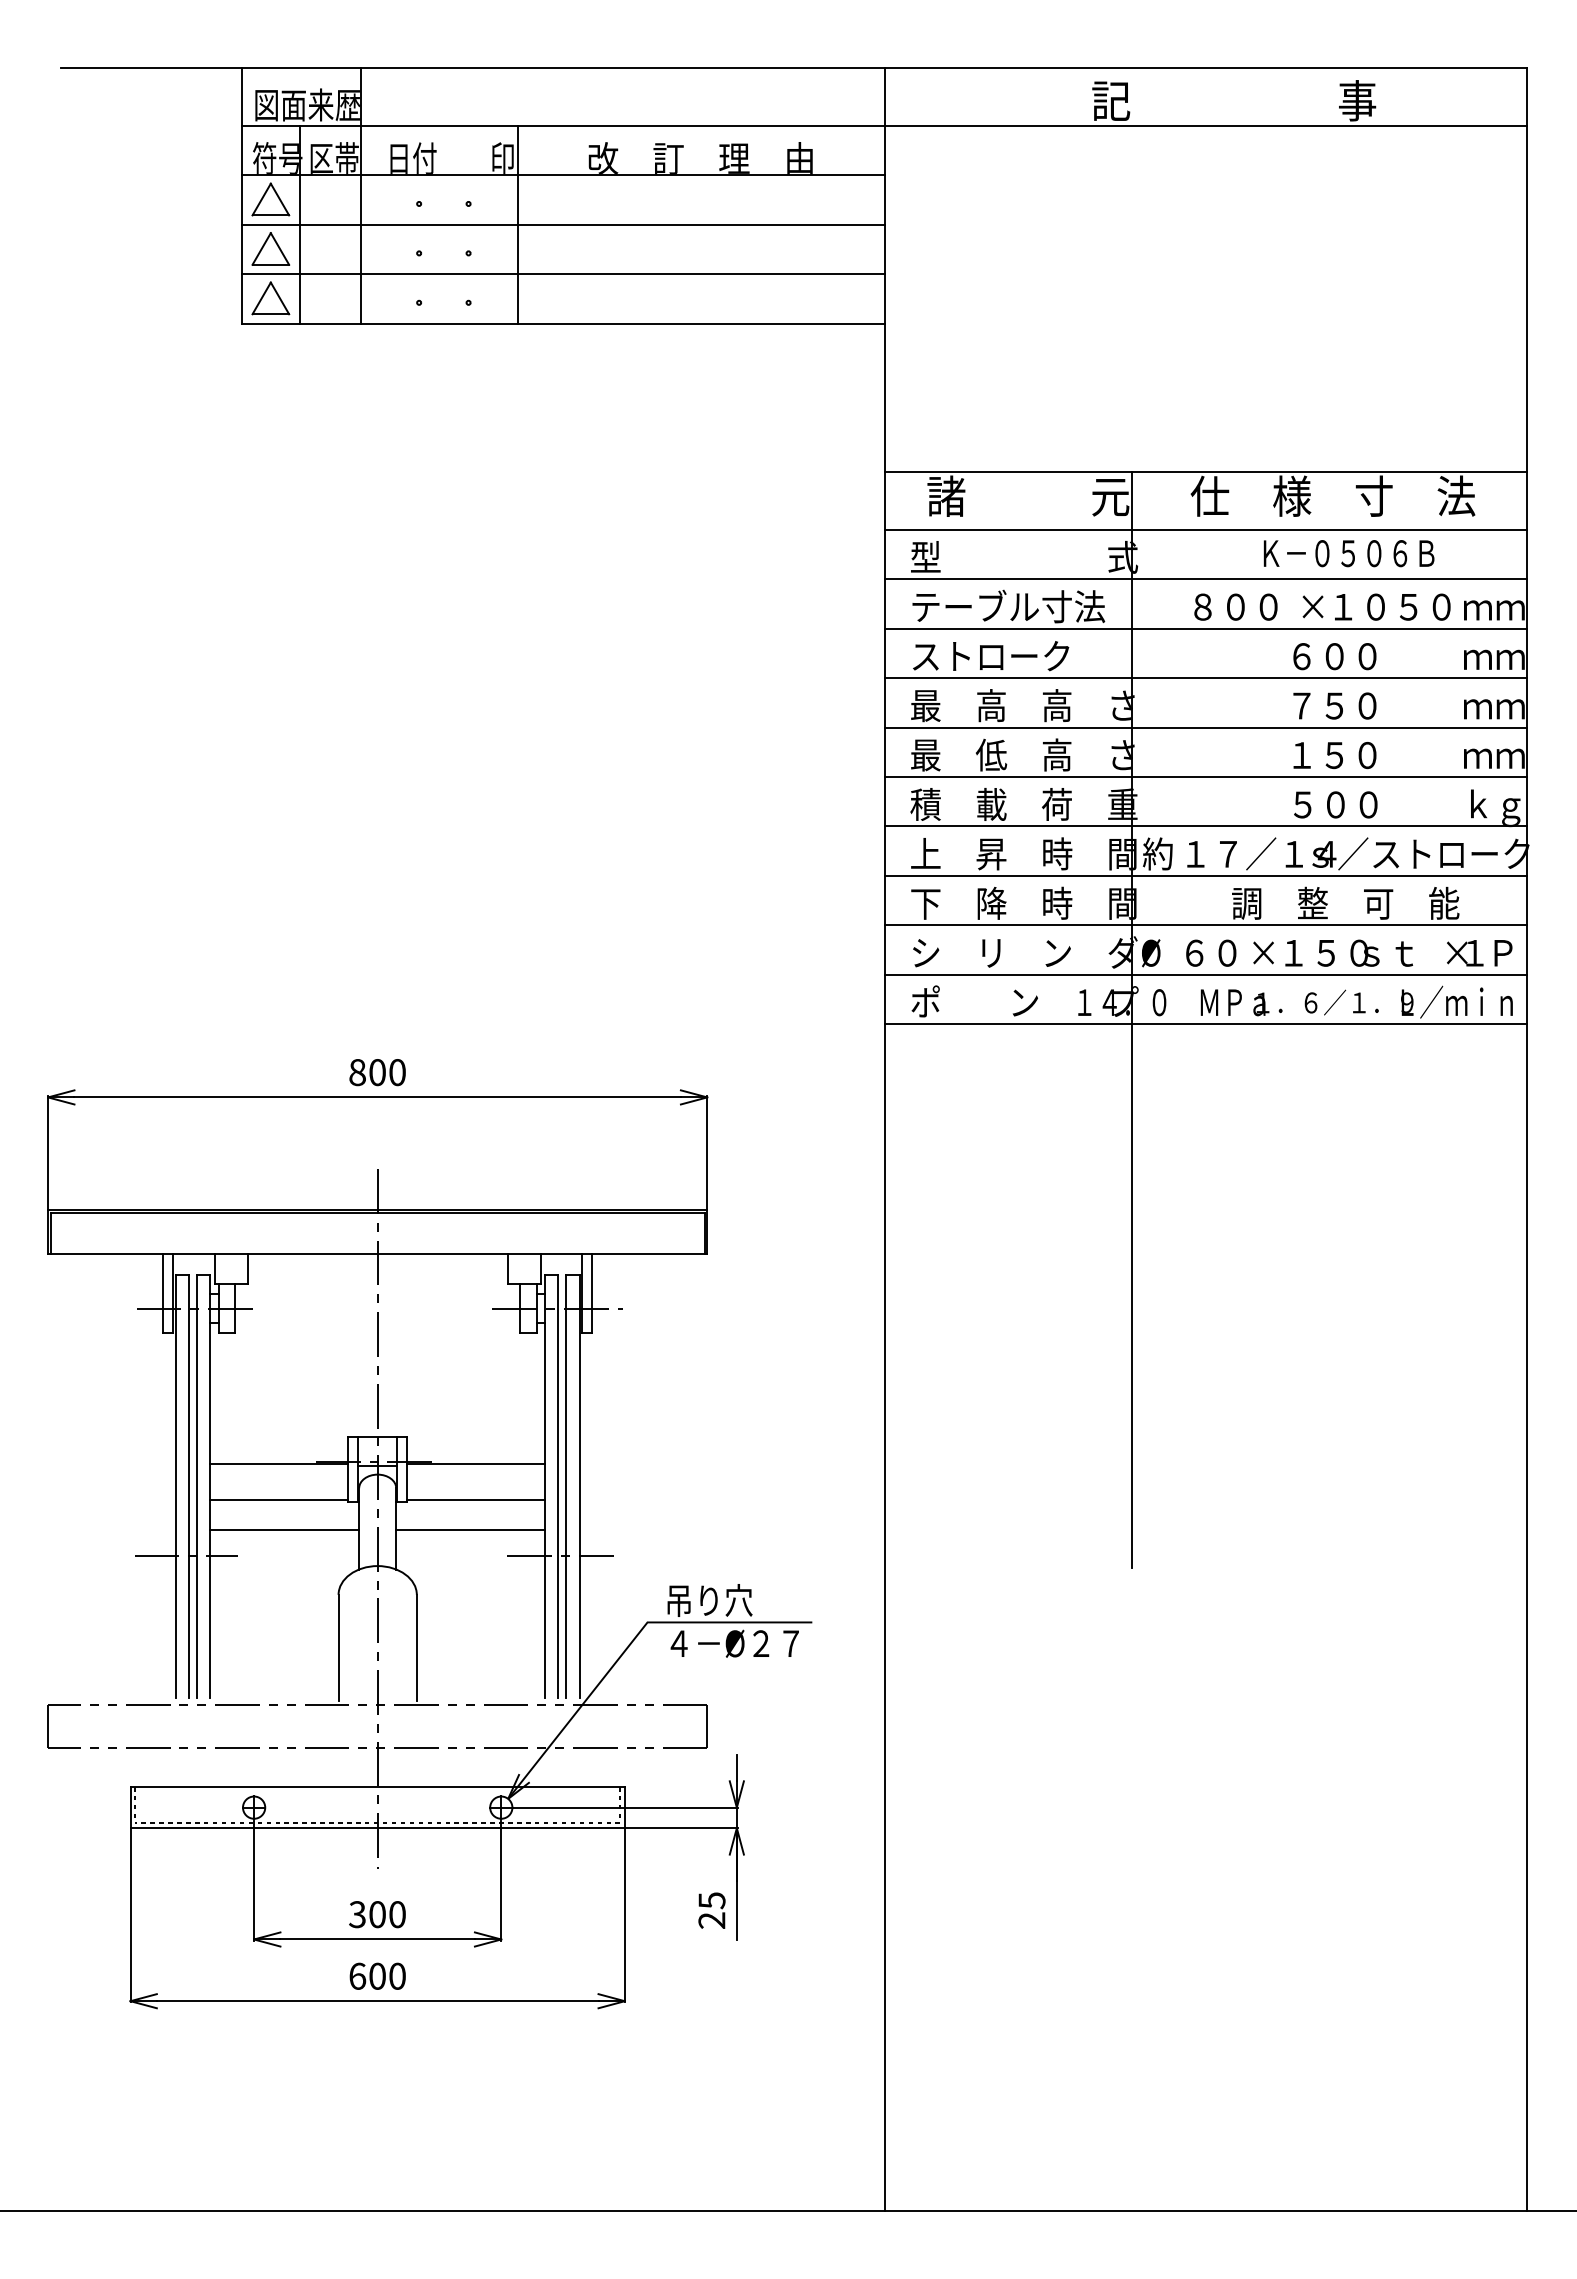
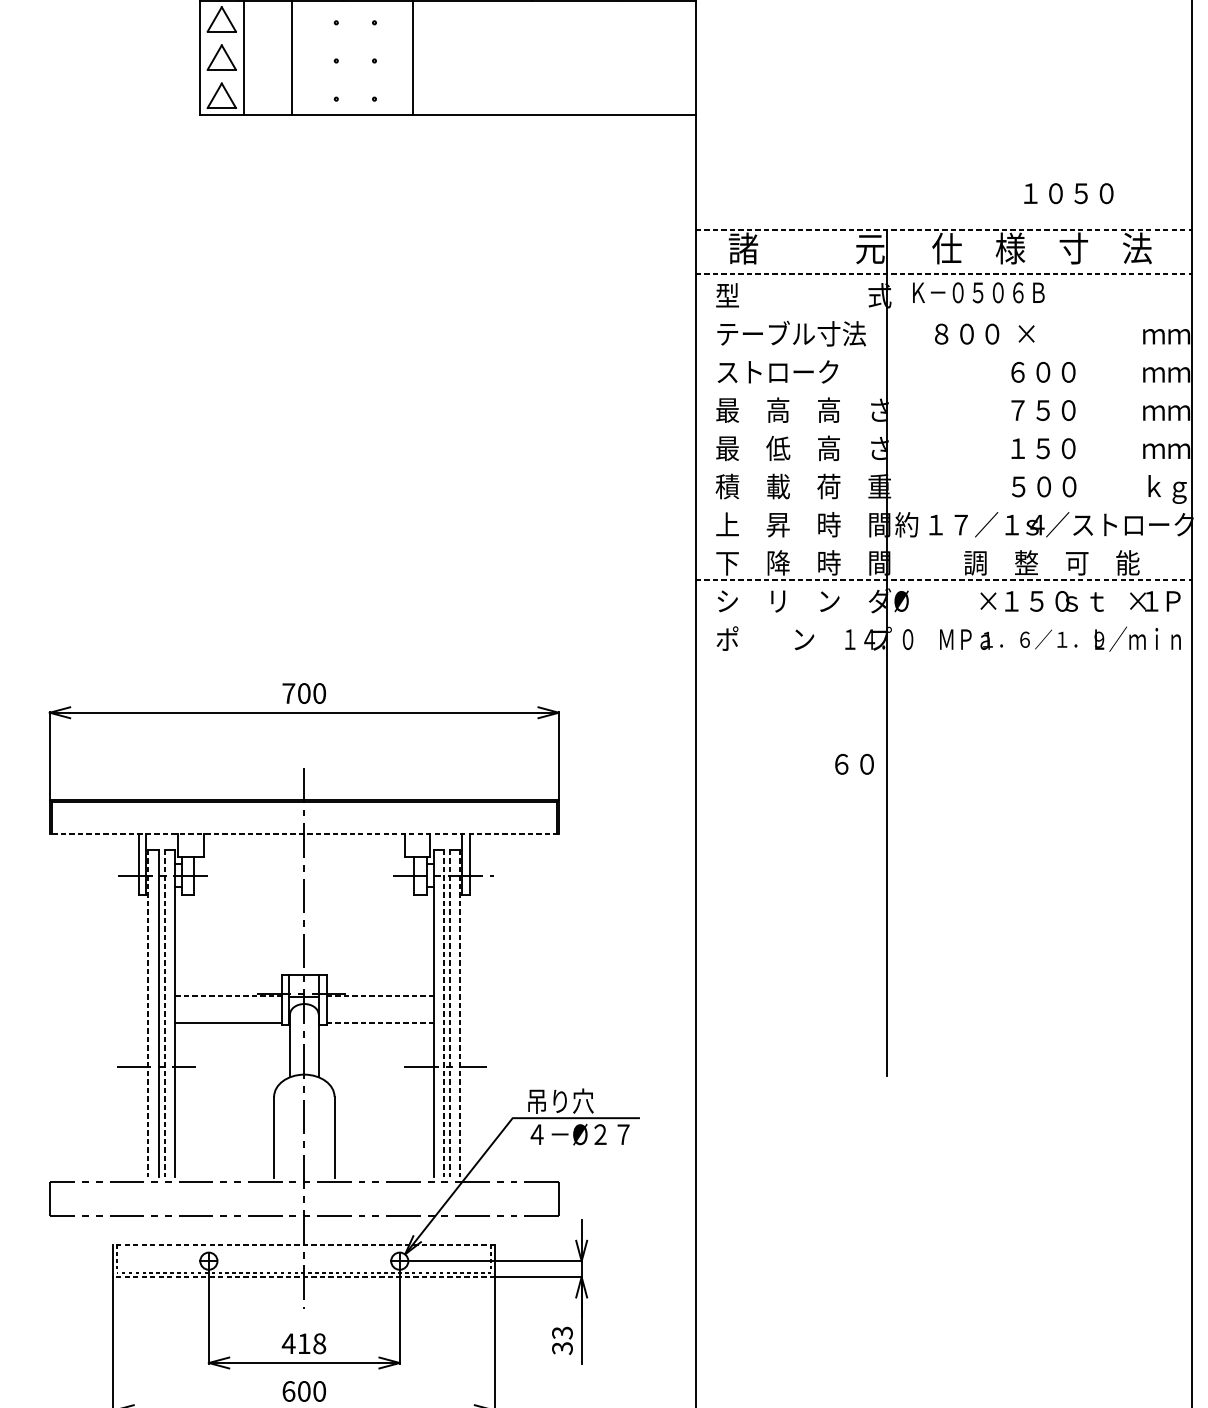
line: (563, 224) -> (447, 38), removed
line: (563, 274) -> (447, 77), removed
line: (1206, 472) -> (944, 230), solid -> dashed
line: (1206, 529) -> (944, 274), solid -> dashed
text: (1348, 553) -> (978, 292), moved
line: (1205, 579) -> (943, 312), removed
text: (1392, 606) -> (1068, 193), moved
line: (1205, 628) -> (943, 350), removed
line: (1205, 678) -> (943, 389), removed
line: (1205, 727) -> (943, 427), removed
line: (1205, 776) -> (943, 464), removed
line: (1205, 826) -> (943, 503), removed
line: (1205, 875) -> (943, 541), removed
line: (1206, 925) -> (944, 580), solid -> dashed
text: (1211, 952) -> (854, 763), moved
line: (1205, 974) -> (943, 617), removed
line: (1205, 1024) -> (943, 656), removed
text: (357, 1072) -> (288, 693), 800 -> 700
line: (377, 1254) -> (304, 834), solid -> dashed
line: (279, 1463) -> (228, 995), solid -> dashed
line: (476, 1463) -> (380, 995), solid -> dashed
line: (175, 1487) -> (148, 1013), solid -> dashed
line: (197, 1487) -> (165, 1013), solid -> dashed
line: (558, 1487) -> (443, 1013), solid -> dashed
line: (566, 1487) -> (450, 1013), solid -> dashed
line: (579, 1487) -> (460, 1013), solid -> dashed
line: (476, 1499) -> (380, 1023), solid -> dashed
line: (284, 1530) -> (232, 1047), removed
line: (470, 1530) -> (376, 1047), removed
line: (377, 1787) -> (304, 1245), solid -> dashed
line: (377, 1828) -> (304, 1277), solid -> dashed
text: (711, 1910) -> (562, 1340), 25 -> 33
text: (376, 1914) -> (303, 1343), 300 -> 418

